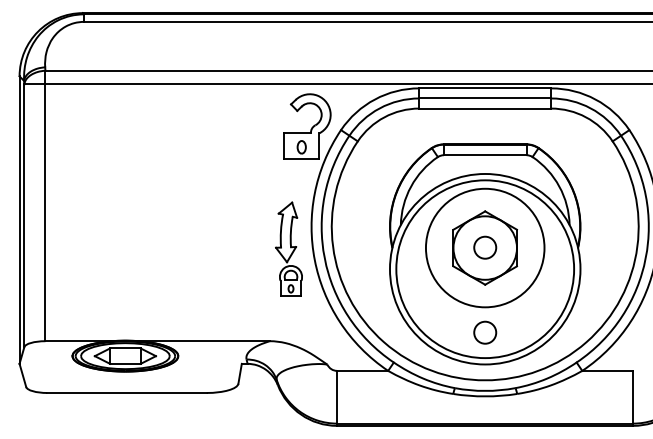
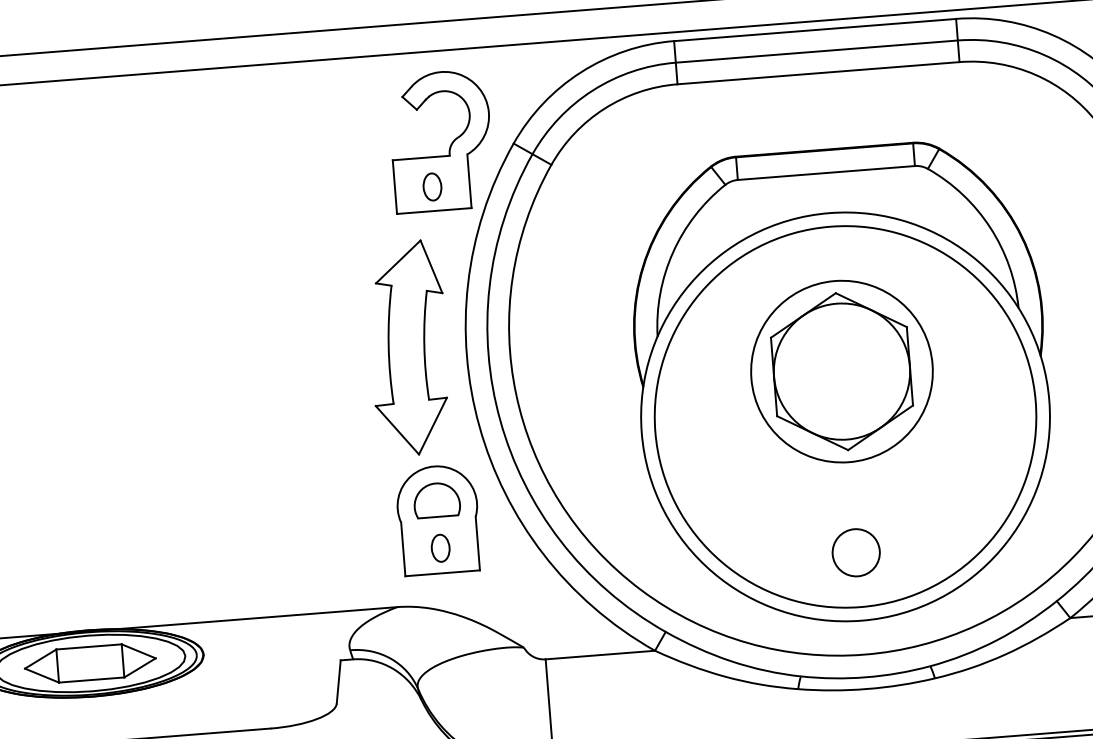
circle: (484, 247) -> (840, 370), size x0.71
circle: (485, 247) -> (842, 370), removed
part: (288, 248) -> (421, 405), size x1.67

